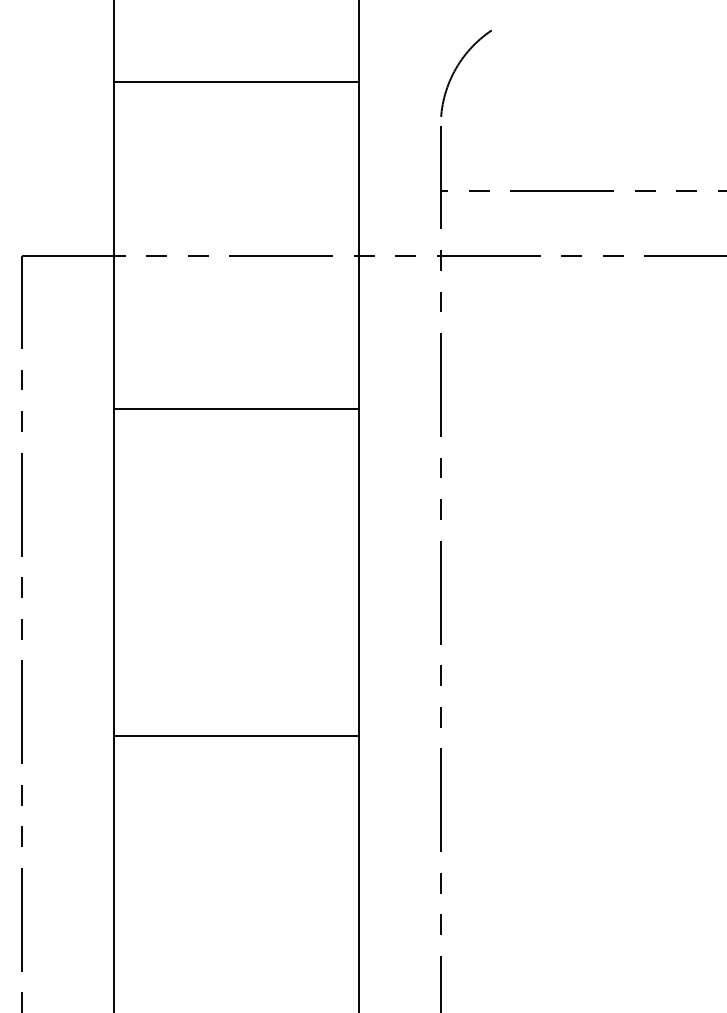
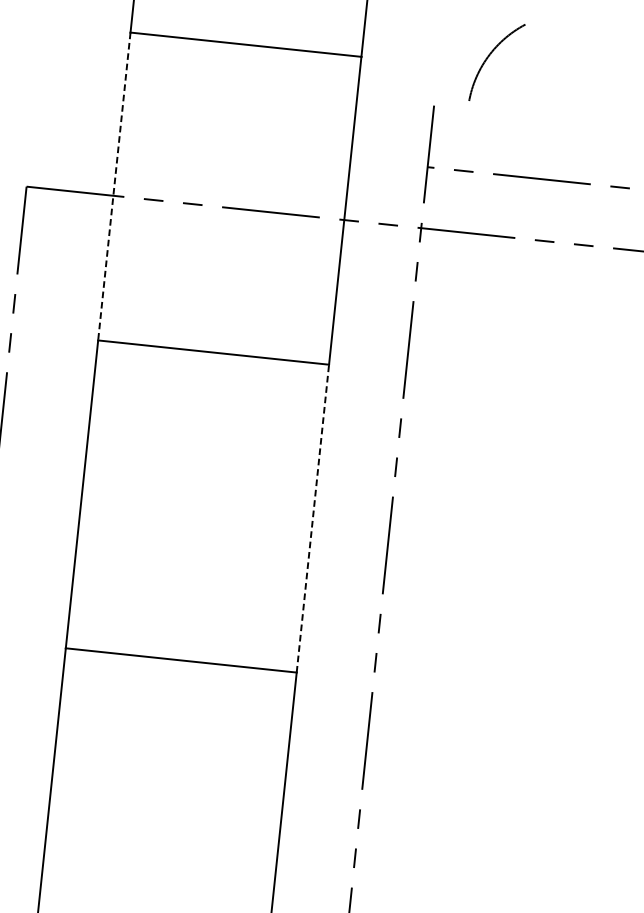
arc: (457, 68) -> (489, 57), moved
line: (113, 246) -> (113, 187), solid -> dashed
line: (359, 572) -> (313, 518), solid -> dashed

